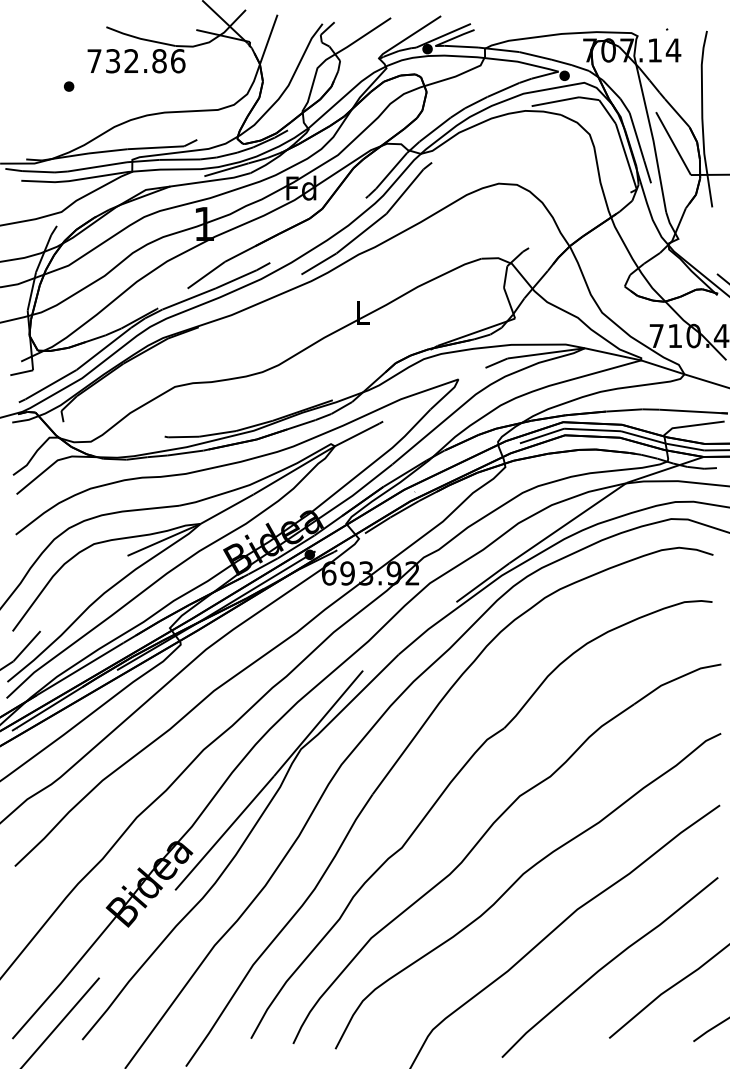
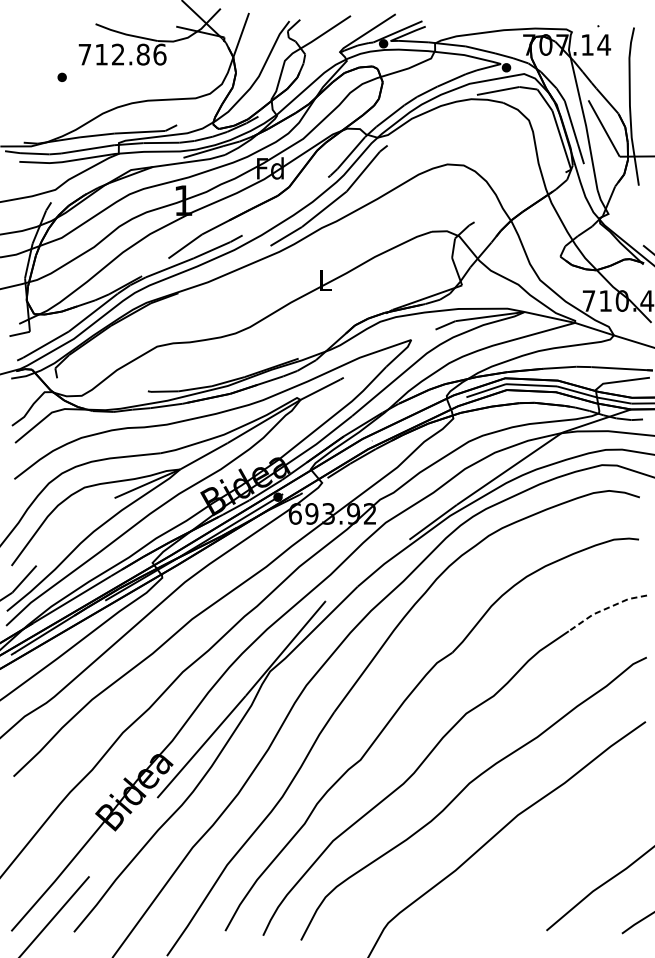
text: (112, 61) -> (101, 54), 732.86 -> 712.86
line: (675, 679) -> (605, 609), solid -> dashed
curve: (607, 965) -> (544, 865), removed

